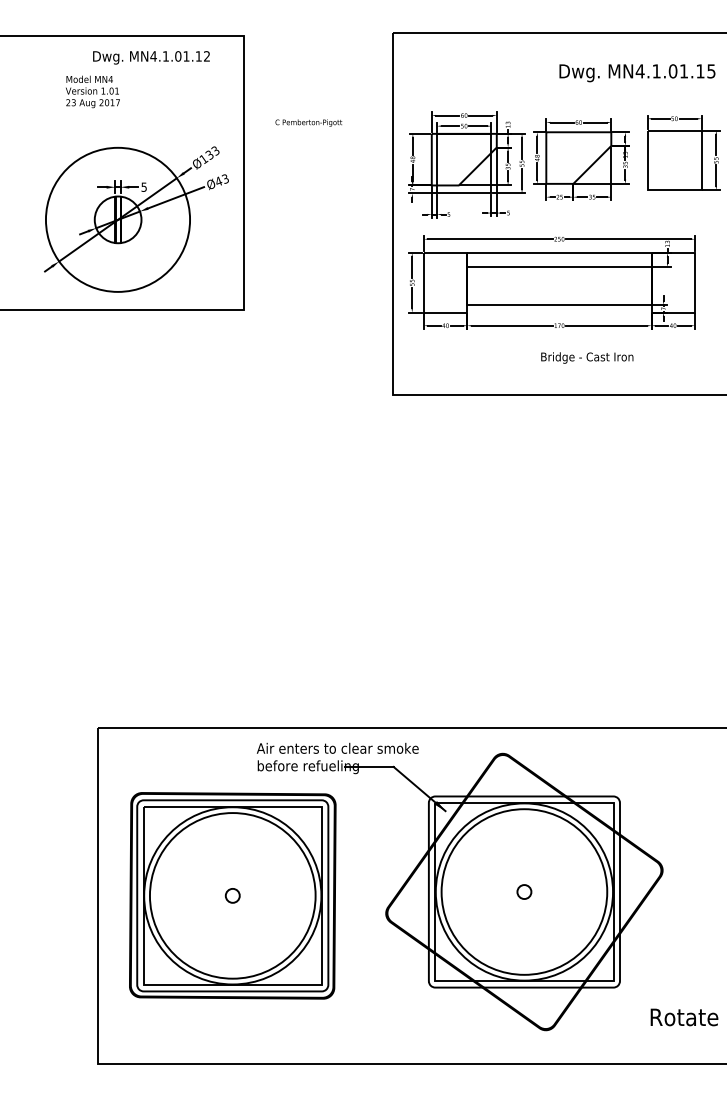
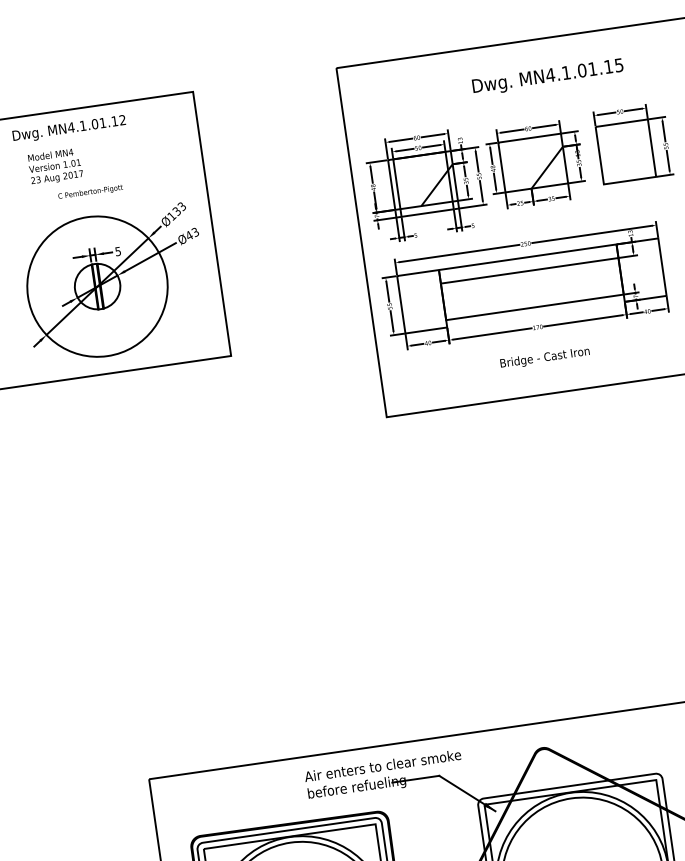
text: (151, 57) -> (69, 128), moved
text: (637, 73) -> (548, 77), moved
text: (308, 122) -> (90, 191), moved
text: (587, 357) -> (545, 357), moved

